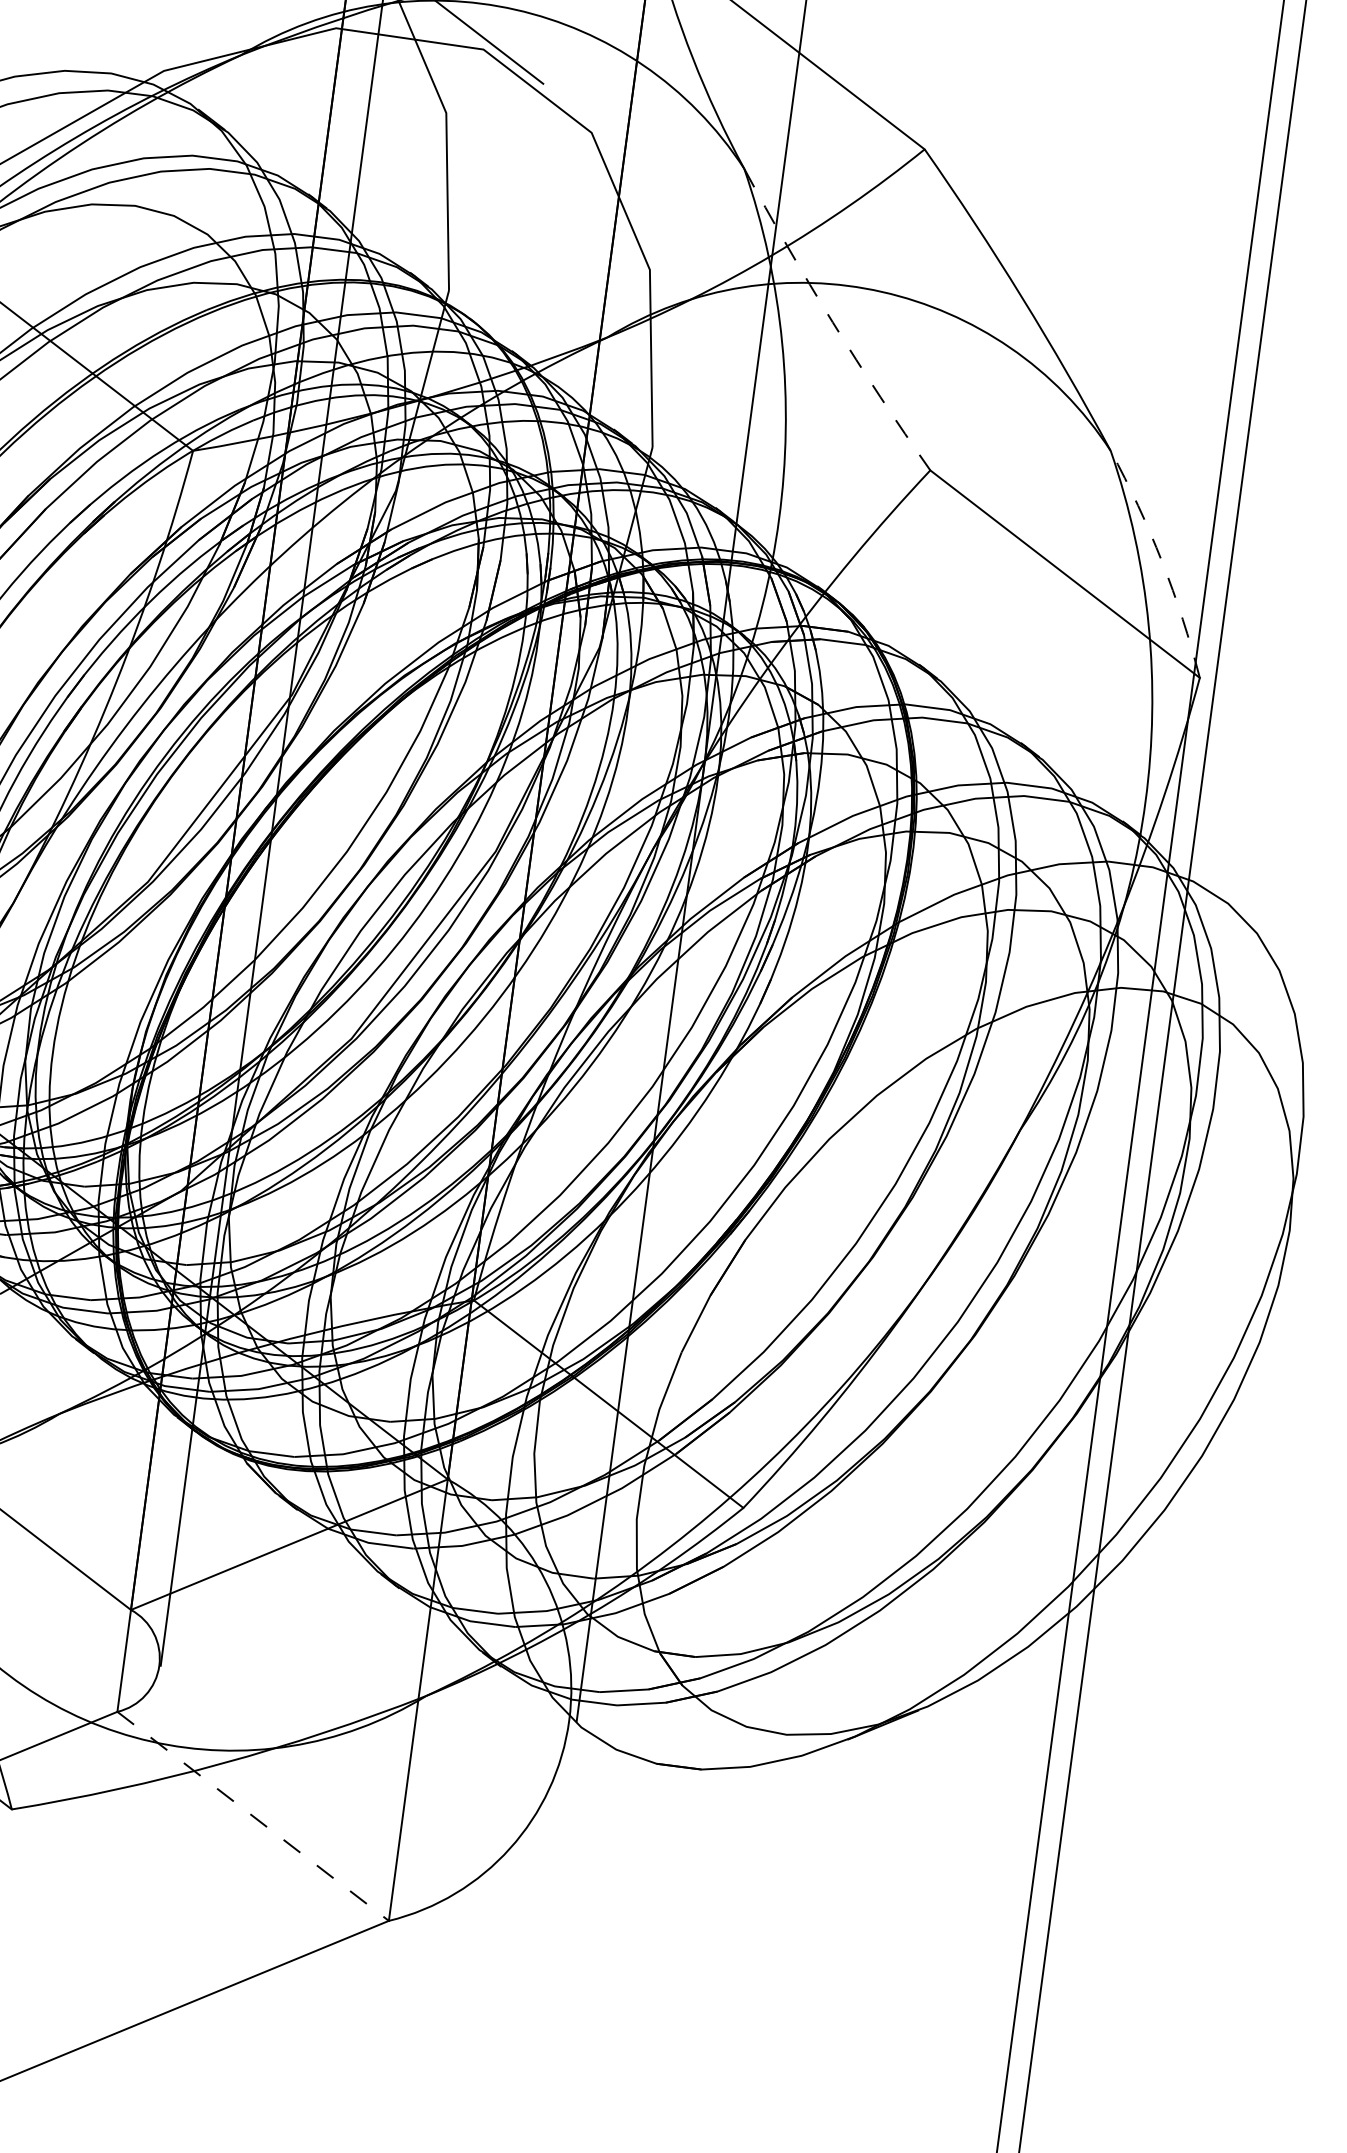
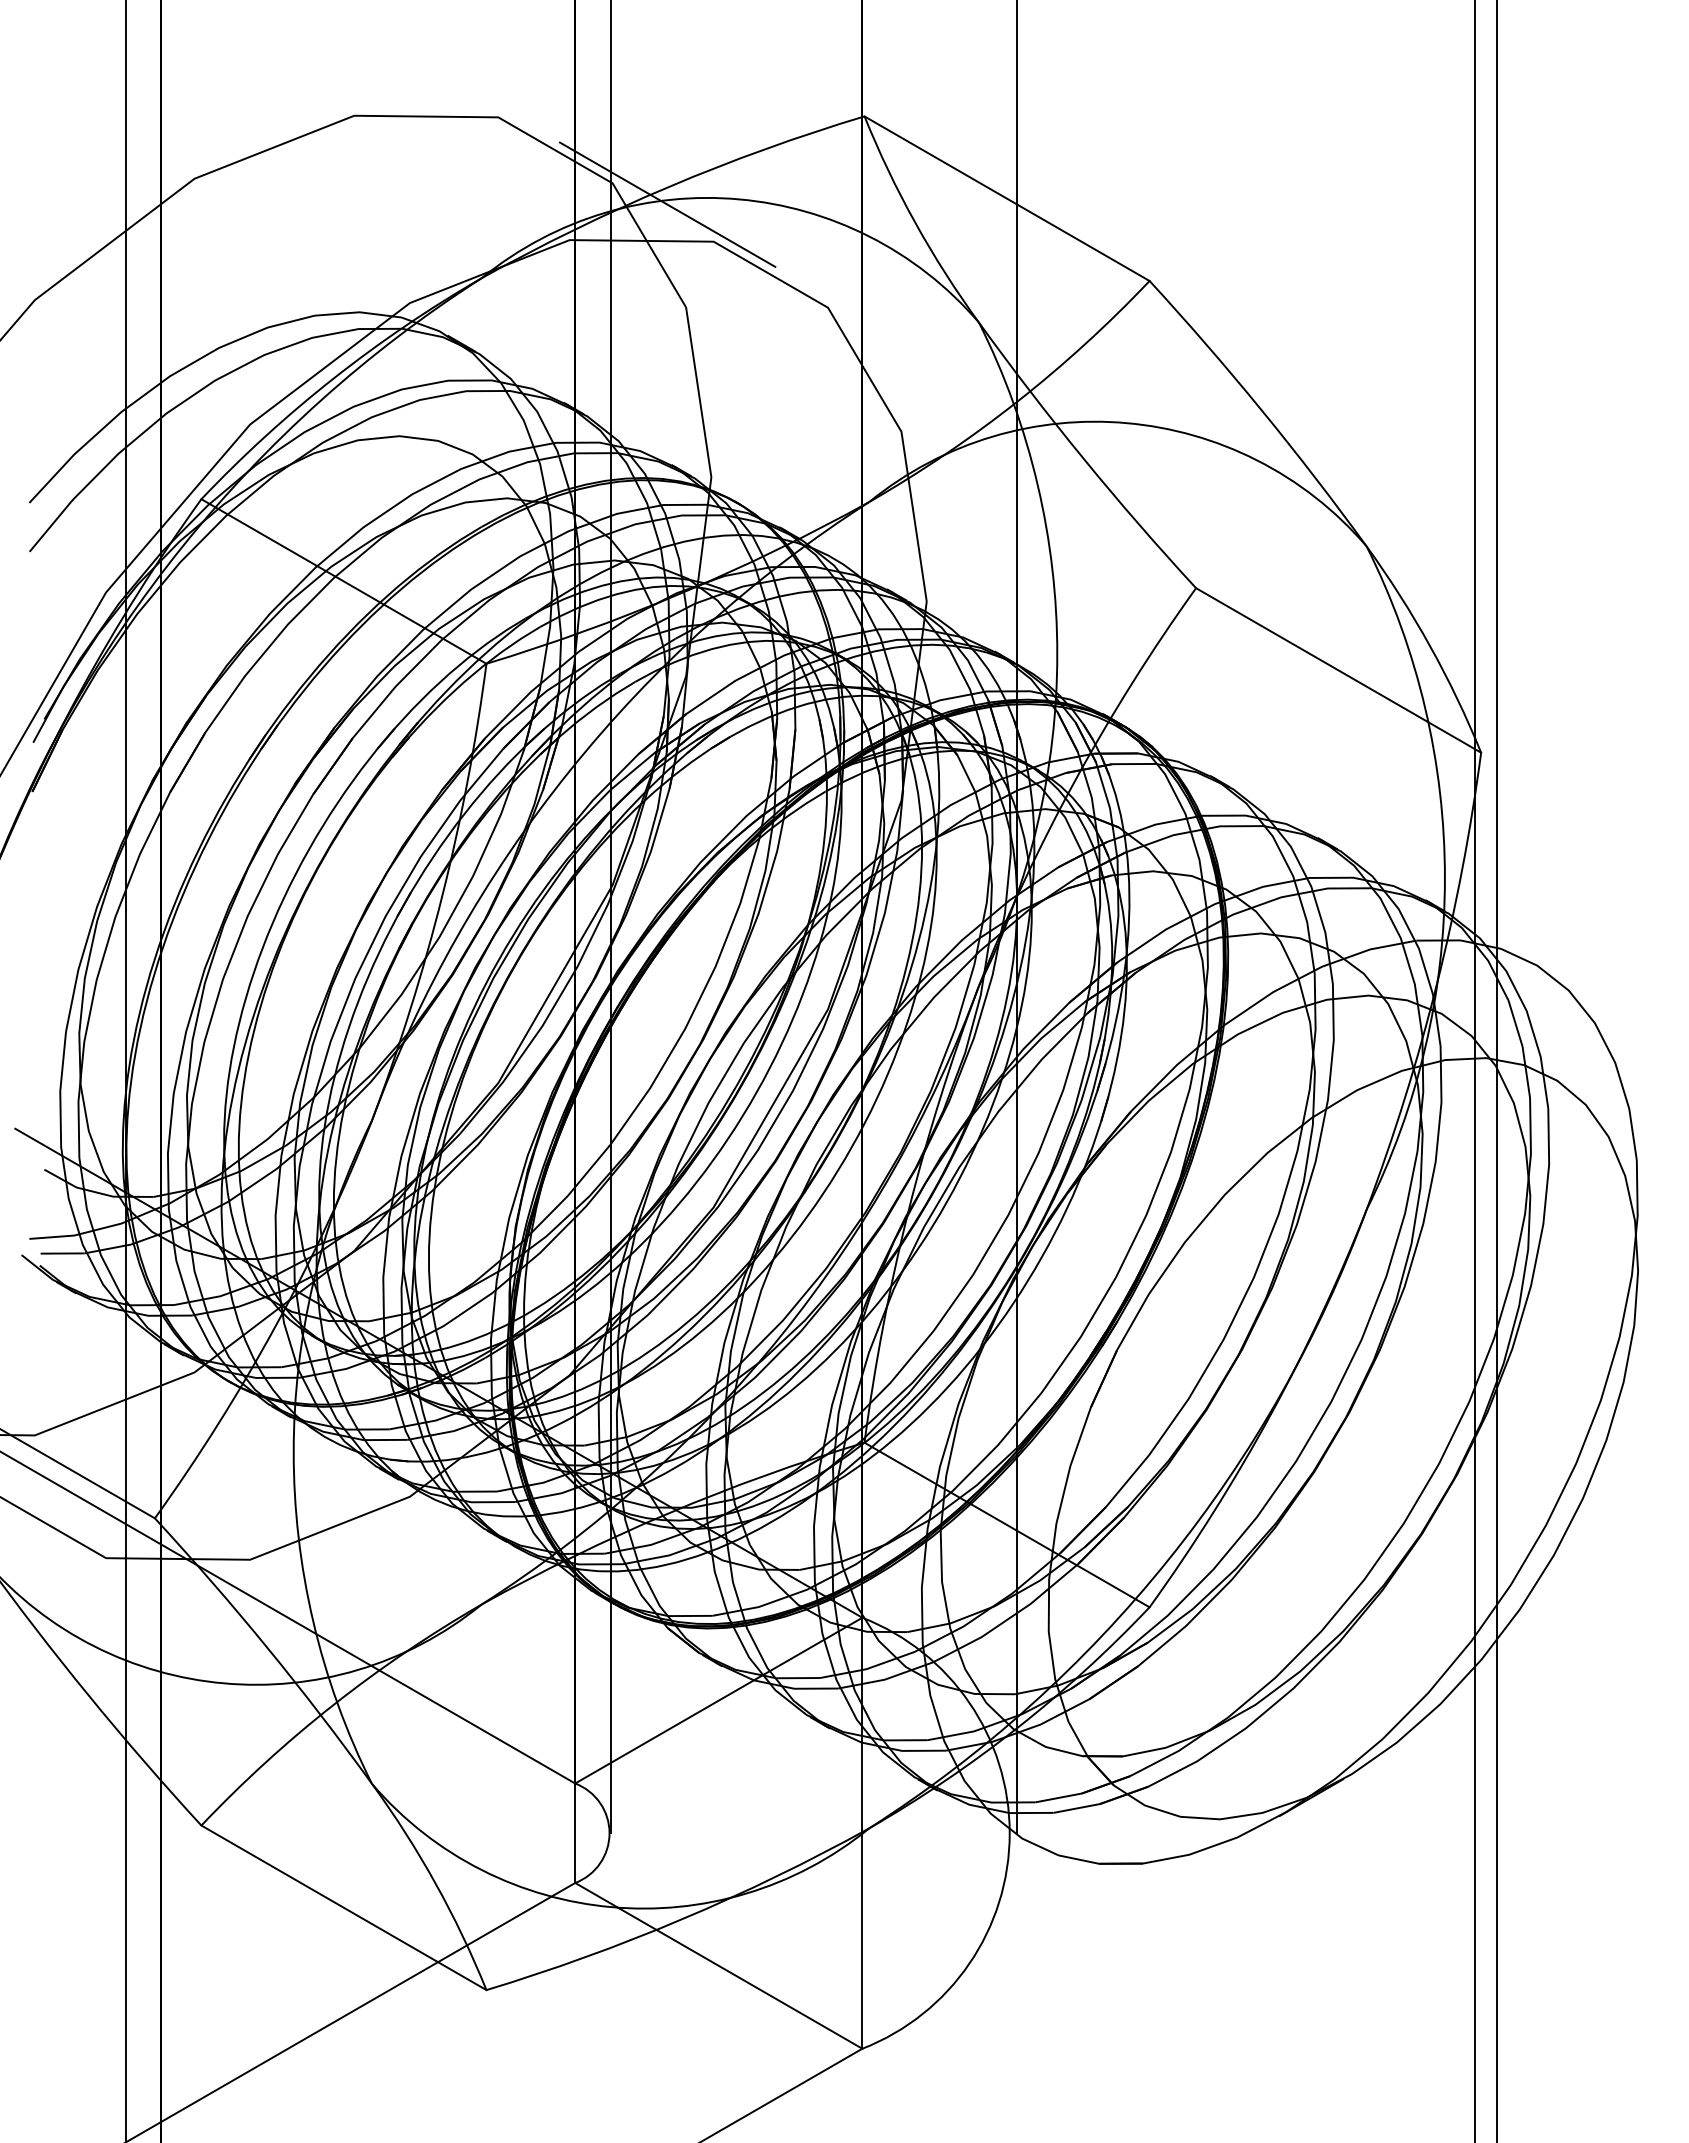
arc: (832, 322) -> (1083, 458), dashed -> solid
arc: (1162, 562) -> (1430, 646), dashed -> solid
line: (252, 1815) -> (718, 1965), dashed -> solid

